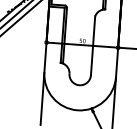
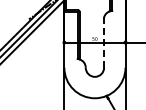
line: (93, 47) -> (104, 43), solid -> dashed

